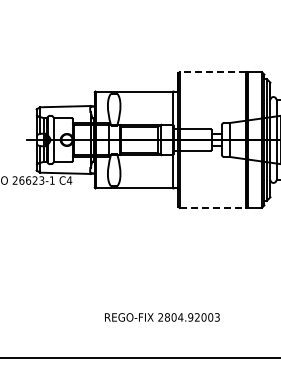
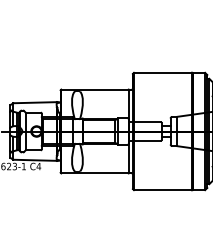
line: (212, 72) -> (162, 73), dashed -> solid
line: (213, 207) -> (163, 189), dashed -> solid

